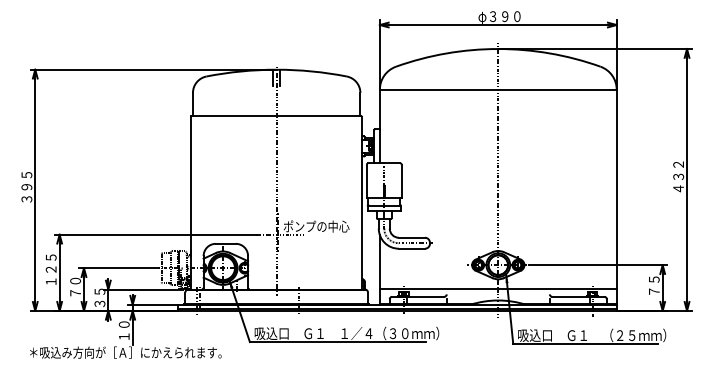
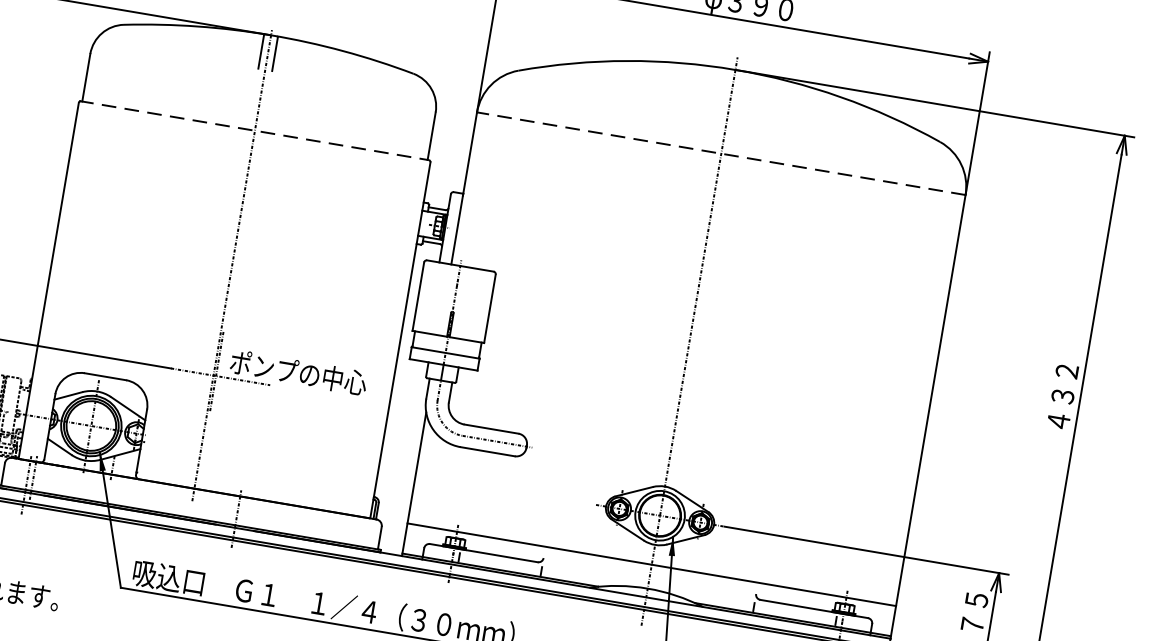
line: (497, 89) -> (719, 153), solid -> dashed
line: (276, 115) -> (254, 129), solid -> dashed

